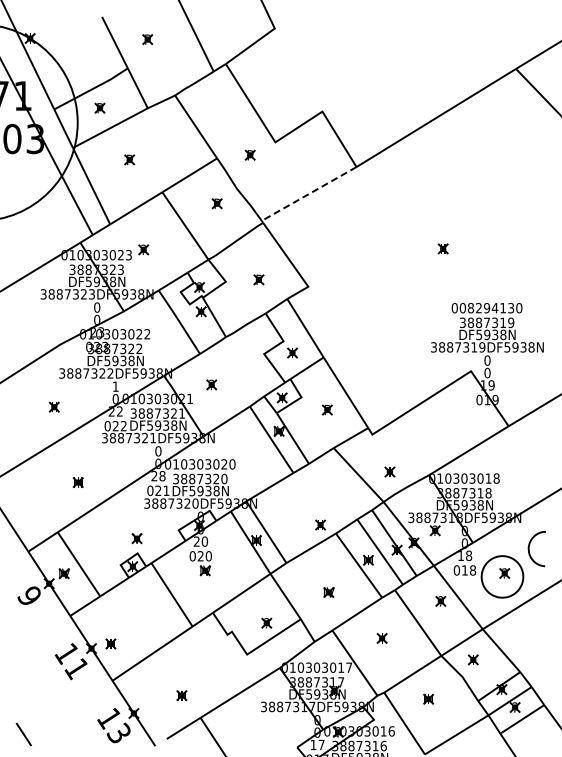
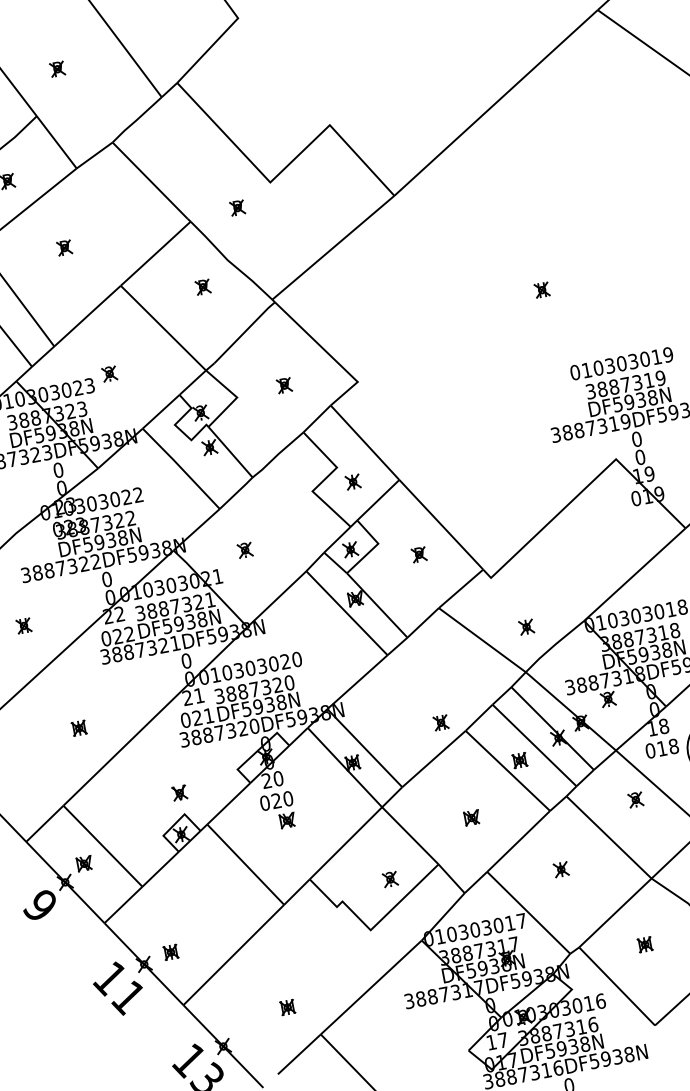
line: (308, 194) -> (332, 248), dashed -> solid
text: (490, 307) -> (626, 361), 008294130 -> 010303019
text: (115, 386) -> (106, 579), 1 -> 0
text: (162, 475) -> (199, 694), 28 -> 21

